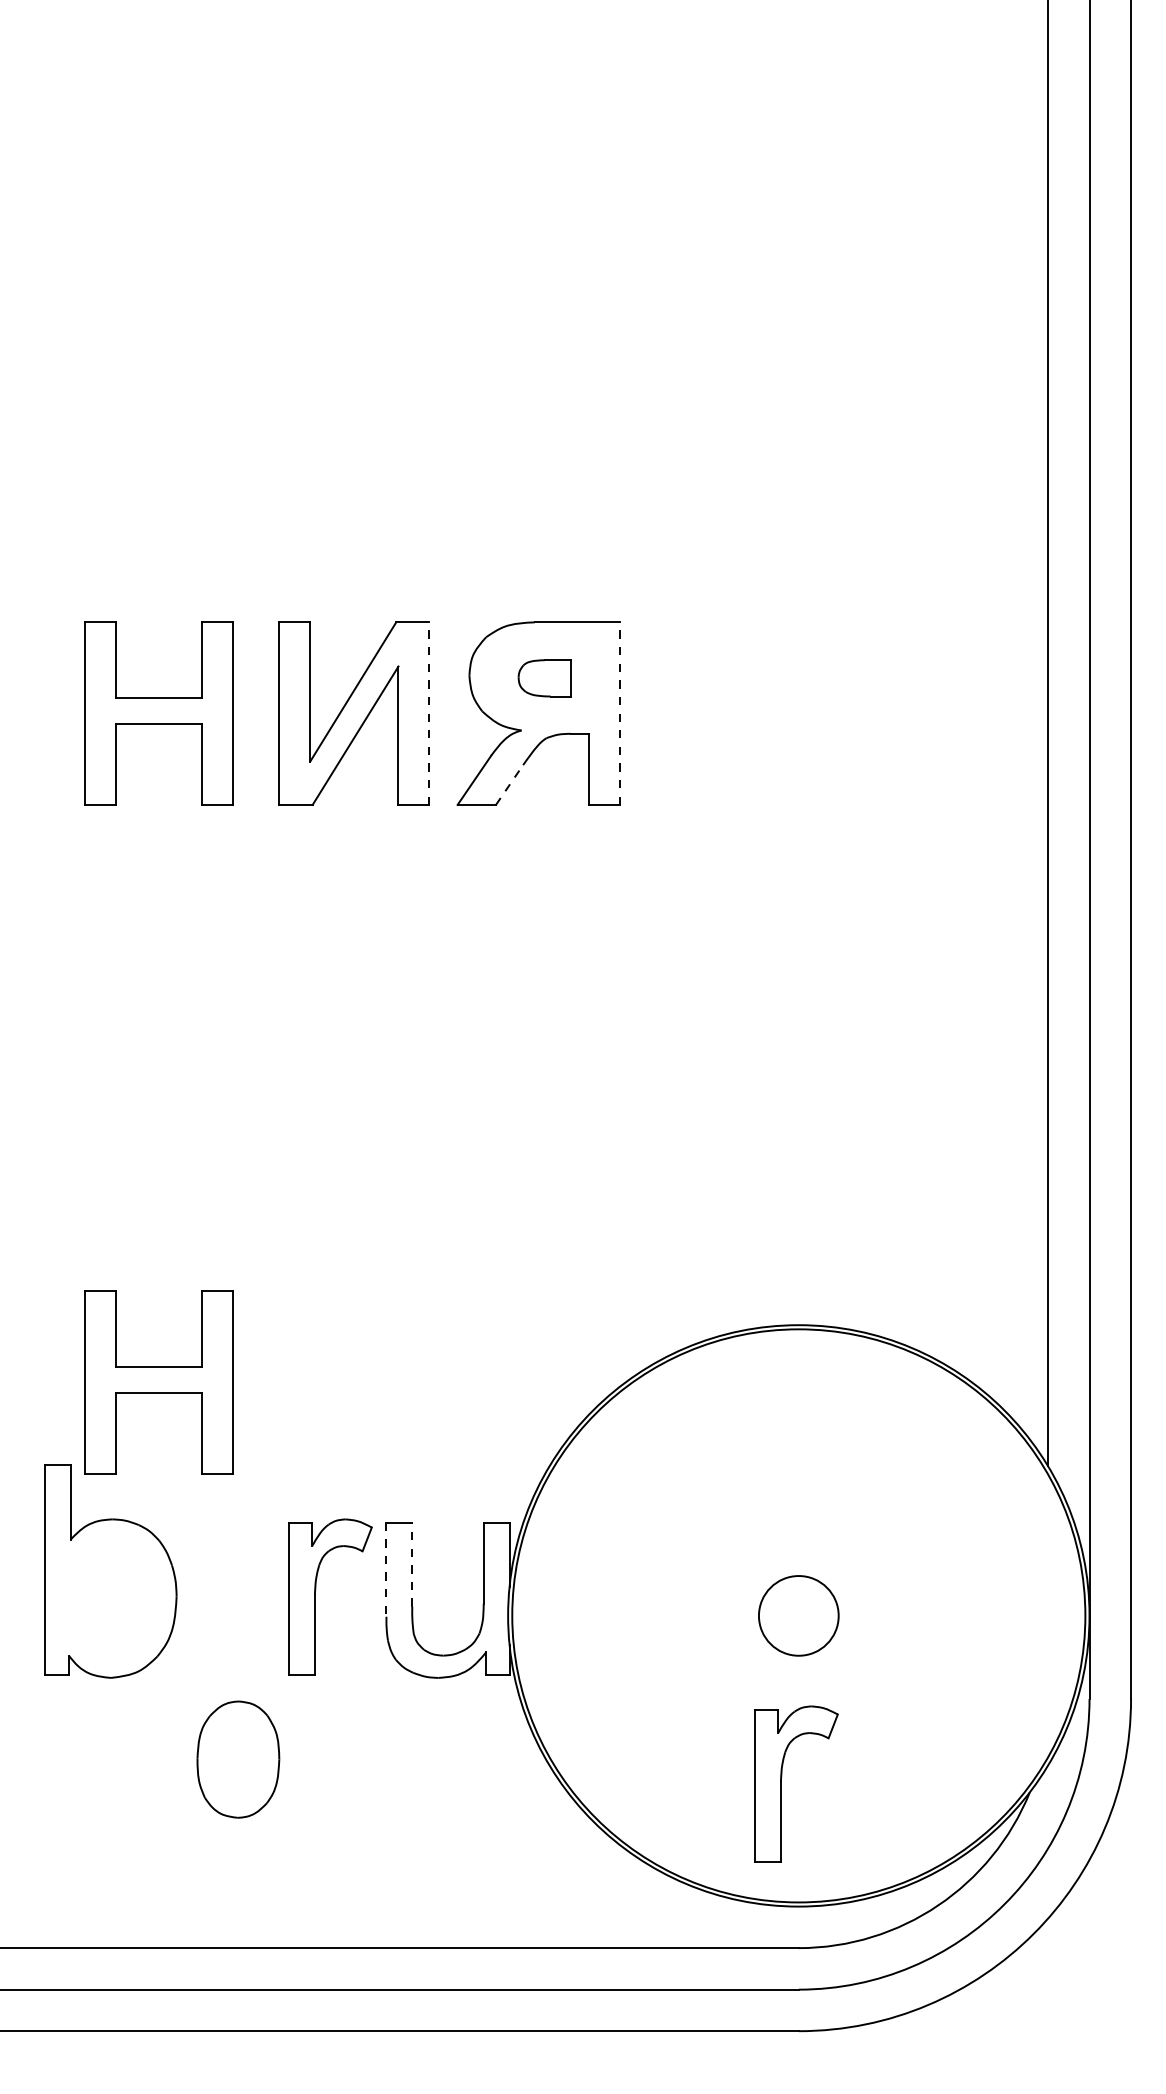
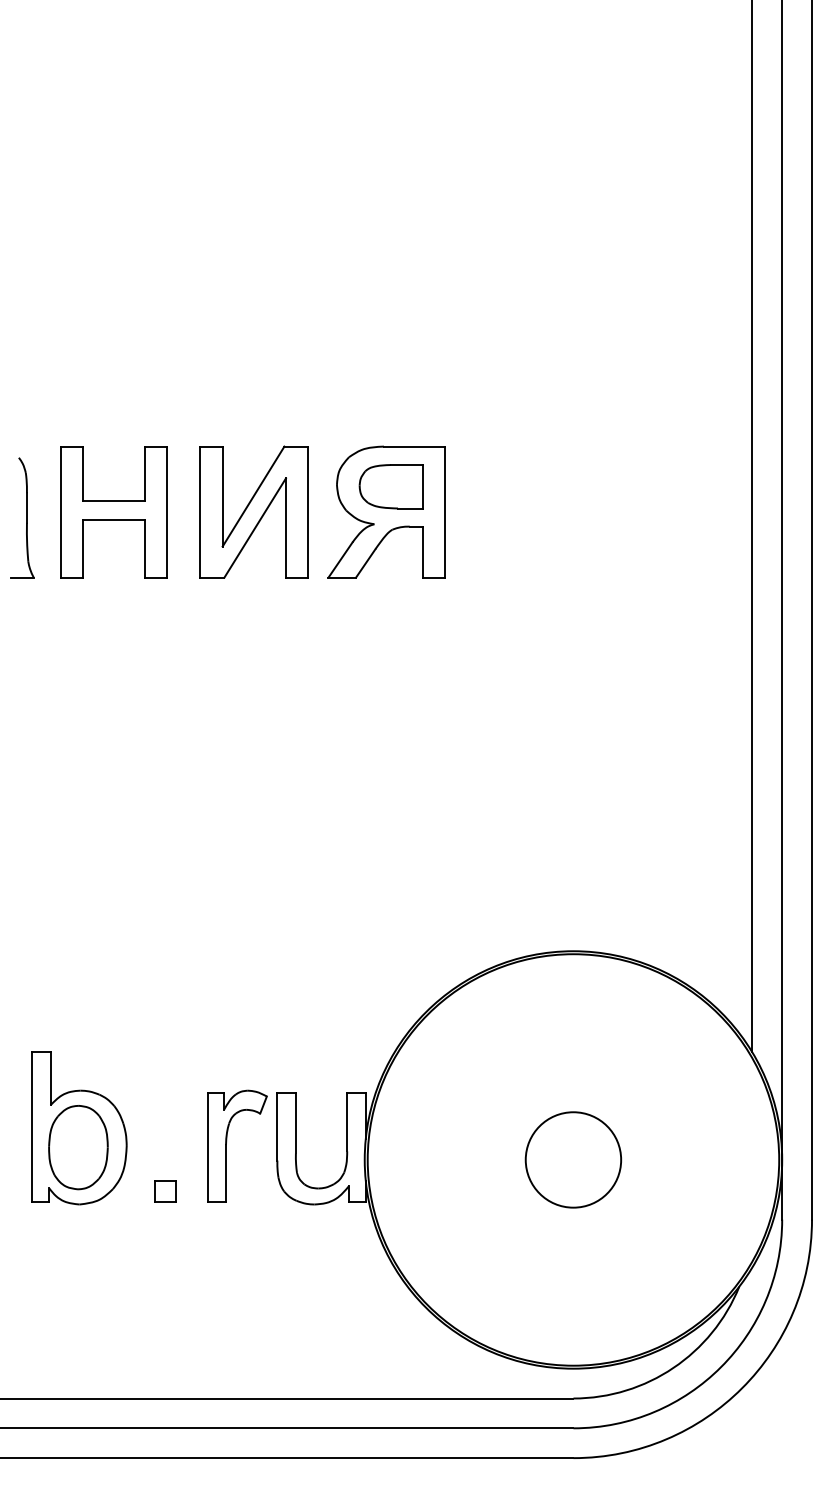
part: (544, 678) -> (390, 486), size x1.67
line: (429, 713) -> (308, 512), dashed -> solid
line: (619, 713) -> (444, 512), dashed -> solid
part: (37, 721) -> (26, 517), added
line: (509, 784) -> (365, 563), dashed -> solid
part: (158, 1382) -> (113, 992), removed
line: (412, 1564) -> (296, 1123), dashed -> solid
line: (386, 1570) -> (277, 1127), dashed -> solid
circle: (798, 1615) -> (573, 1159), size x1.67
part: (229, 1659) -> (164, 1191), added
part: (238, 1759) -> (78, 1147), moved
part: (781, 1783) -> (561, 1280), removed

